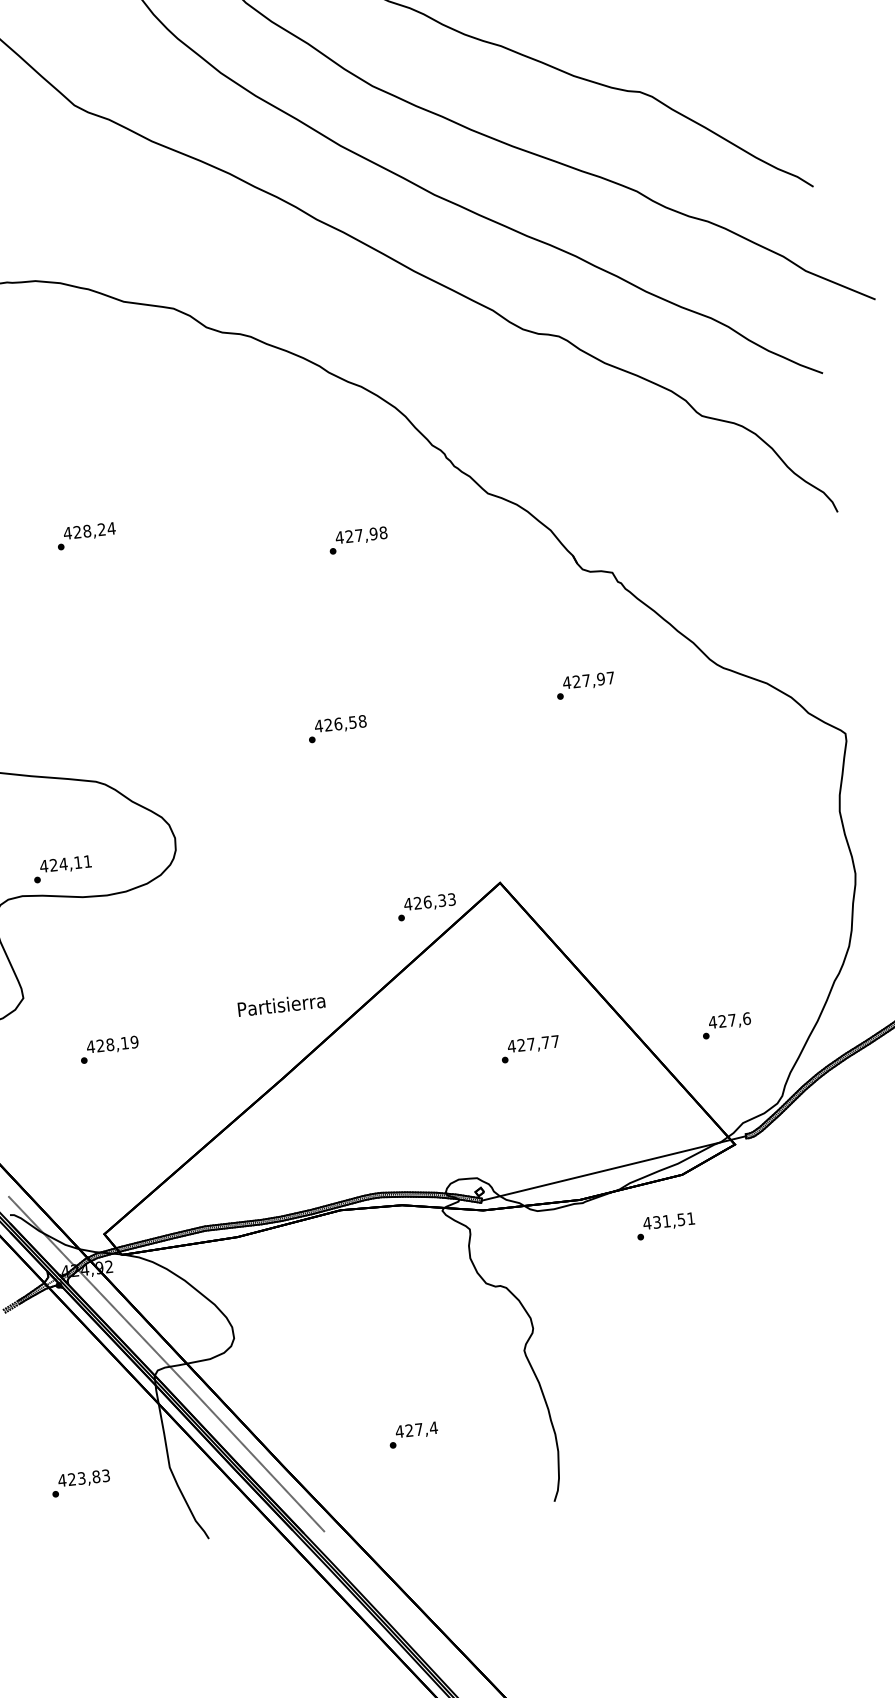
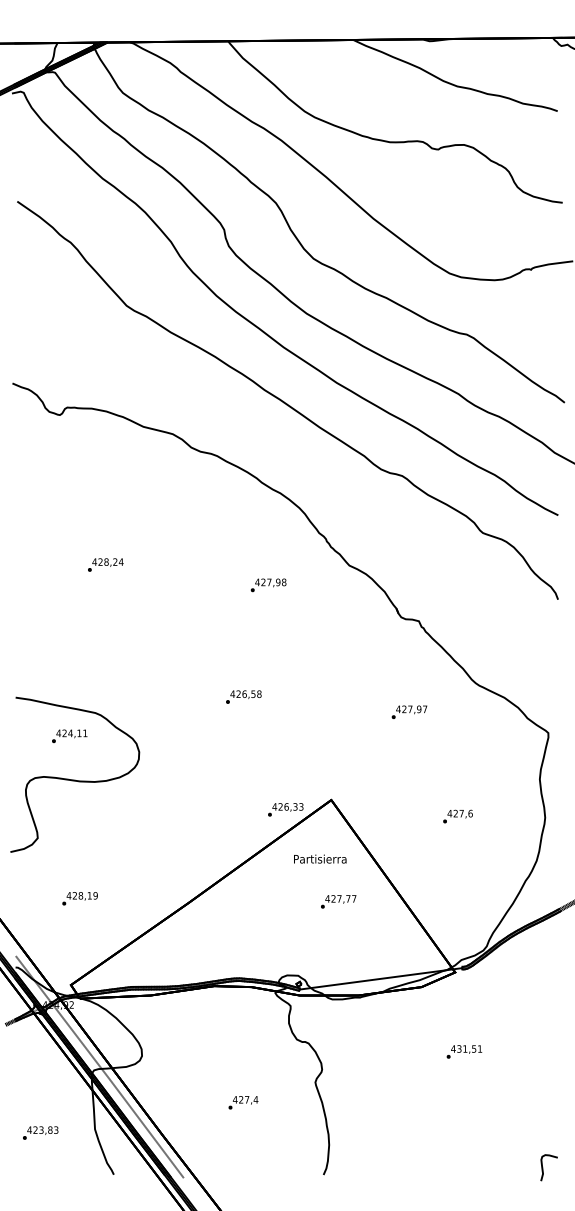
text: (585, 684) -> (409, 711), moved
text: (62, 867) -> (69, 735), moved
text: (281, 1003) -> (320, 858), moved
text: (725, 1025) -> (457, 816), moved
text: (108, 1049) -> (79, 898), moved
text: (665, 1225) -> (464, 1051), moved
text: (413, 1434) -> (243, 1102), moved

